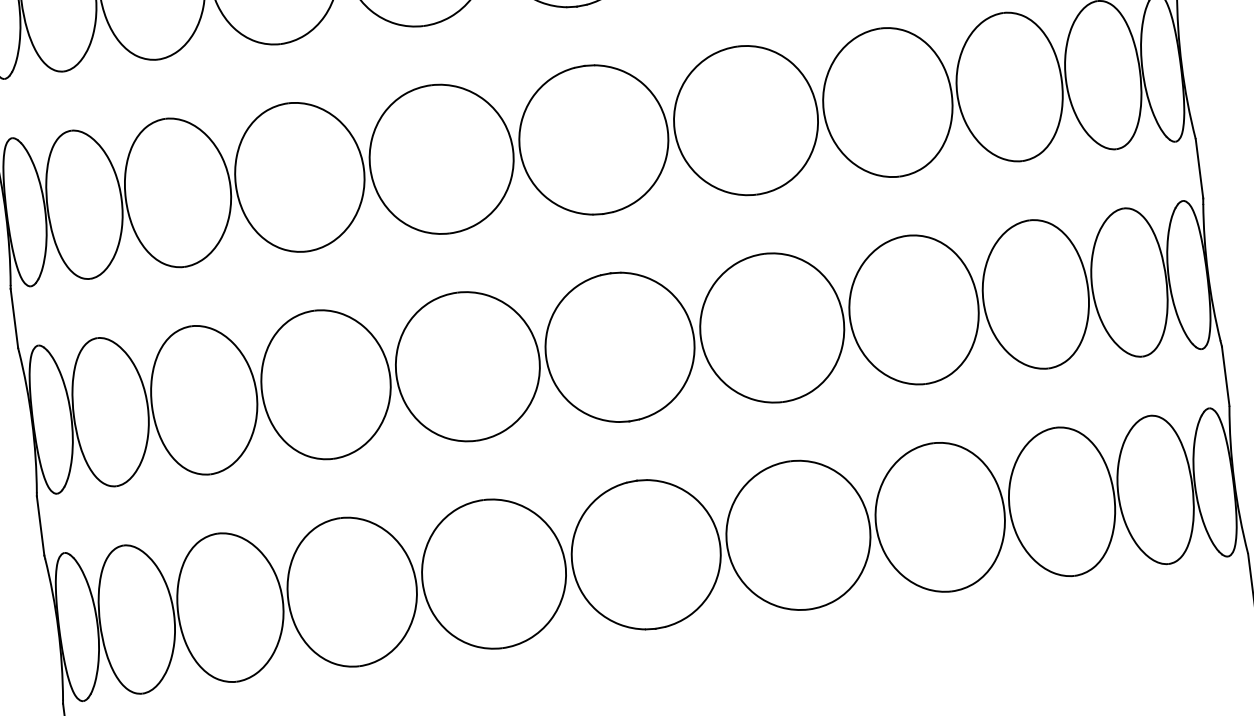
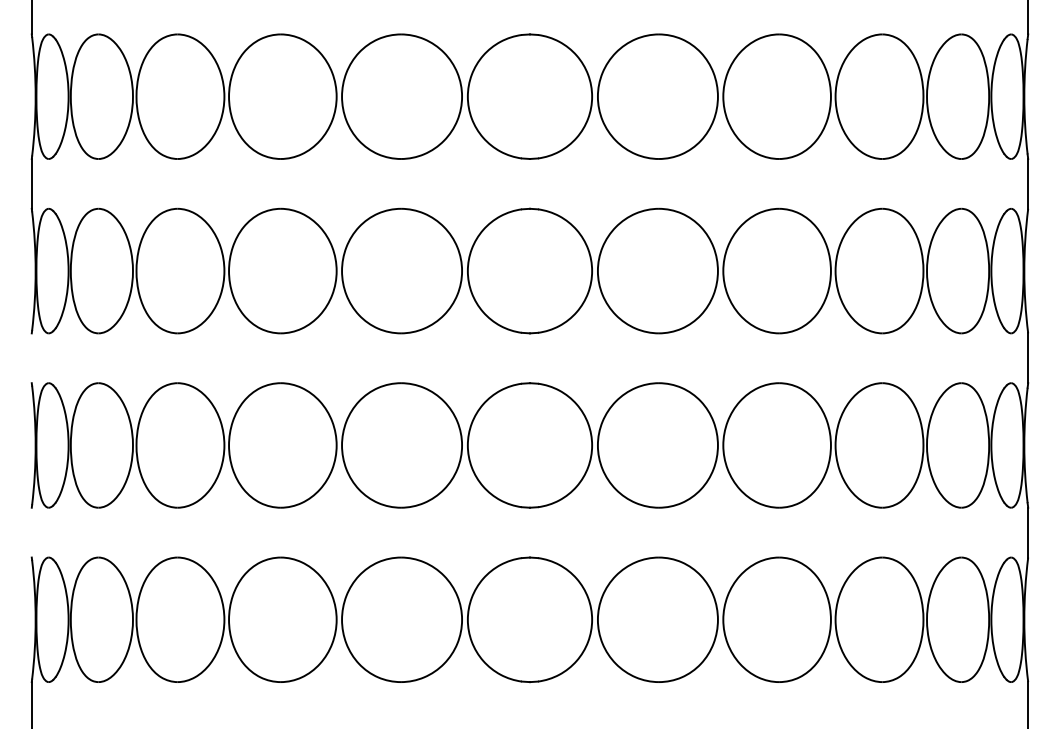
line: (14, 318) -> (31, 358), removed
line: (40, 525) -> (31, 532), removed

